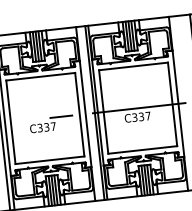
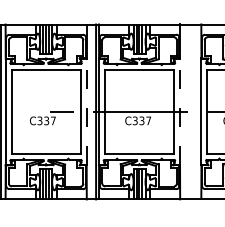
line: (178, 103) -> (180, 111), solid -> dashed
line: (85, 113) -> (86, 111), solid -> dashed

